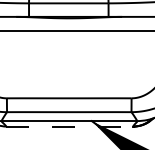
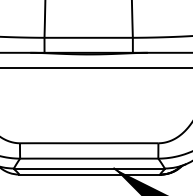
line: (70, 126) -> (90, 174), dashed -> solid

